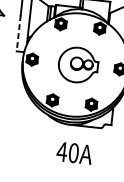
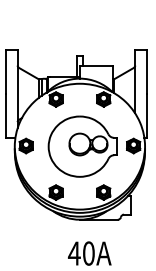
line: (18, 33) -> (6, 116), dashed -> solid
part: (78, 65) -> (82, 146), size x1.43

